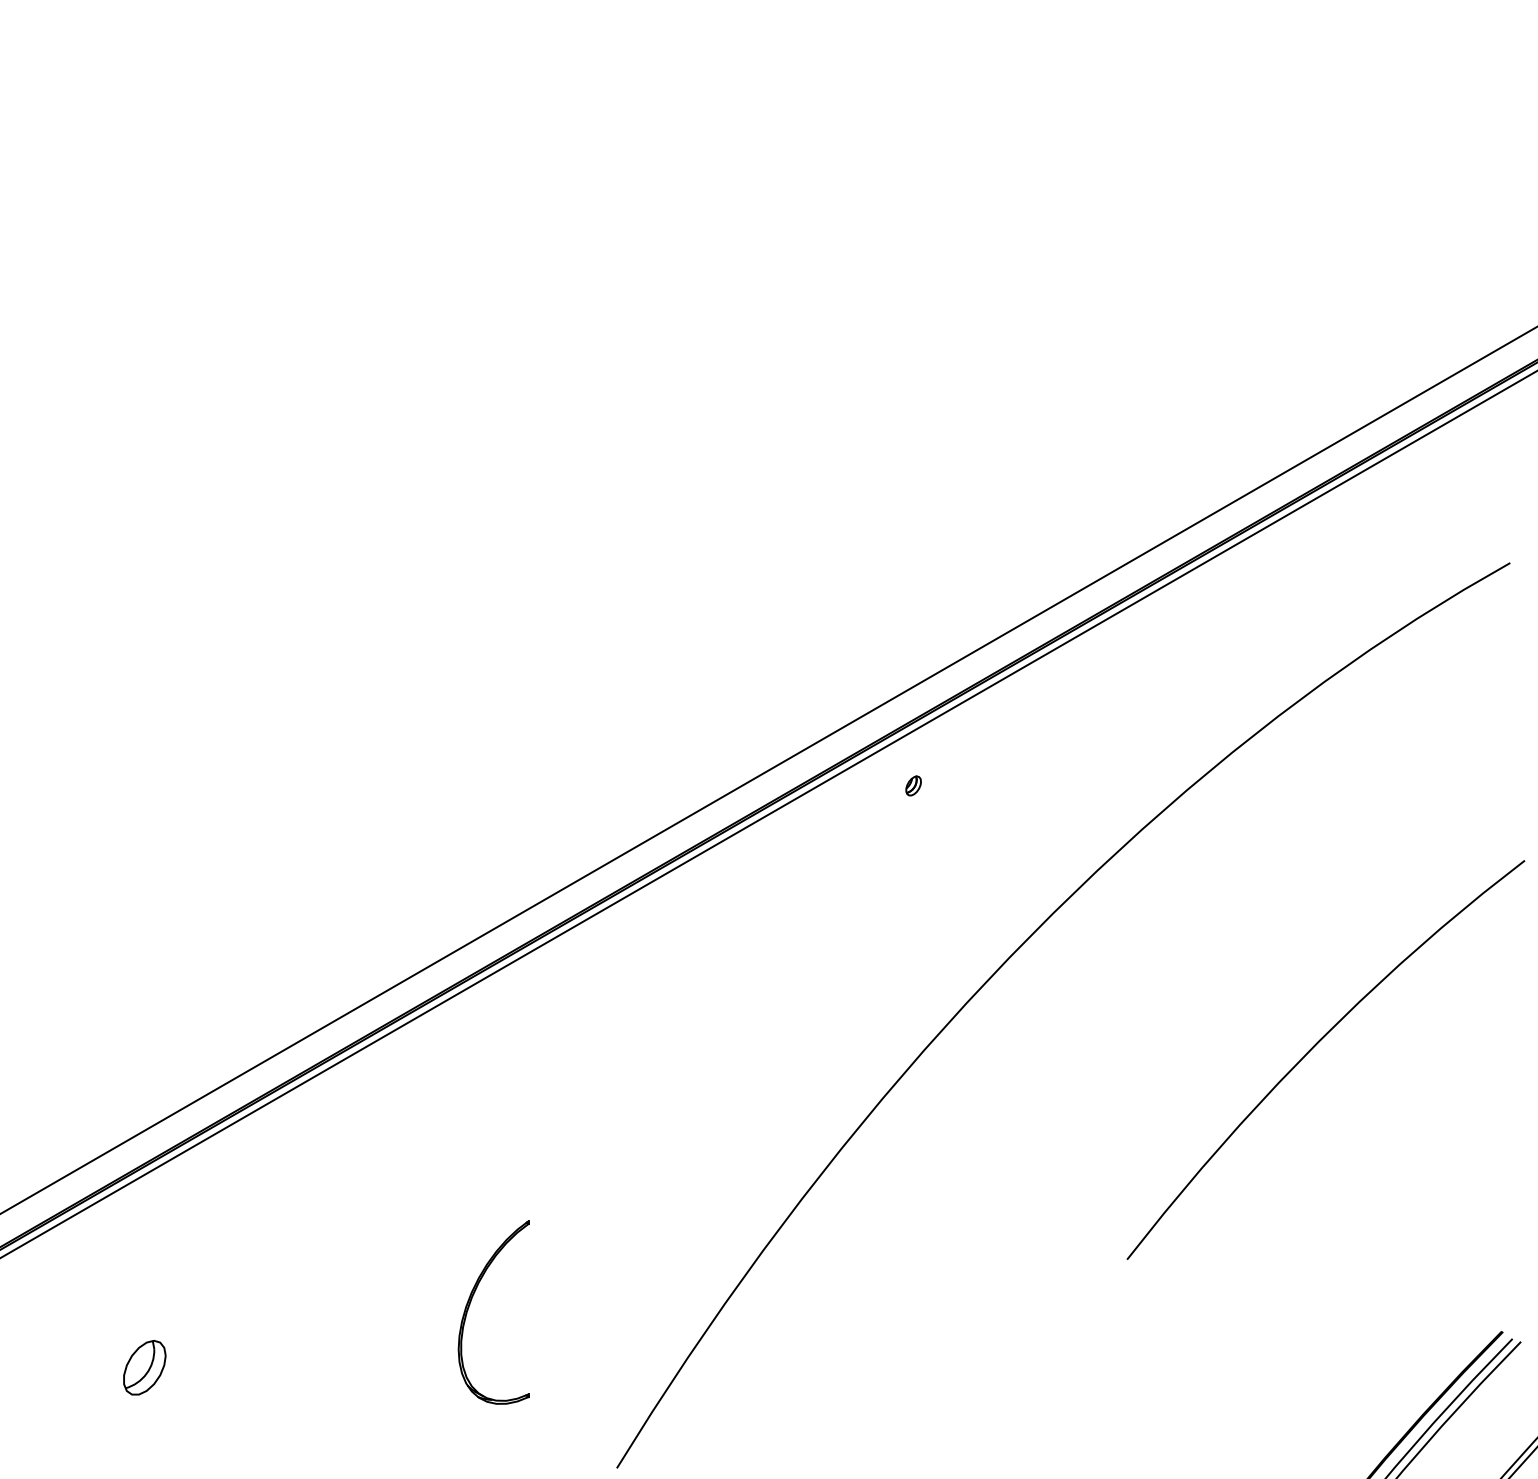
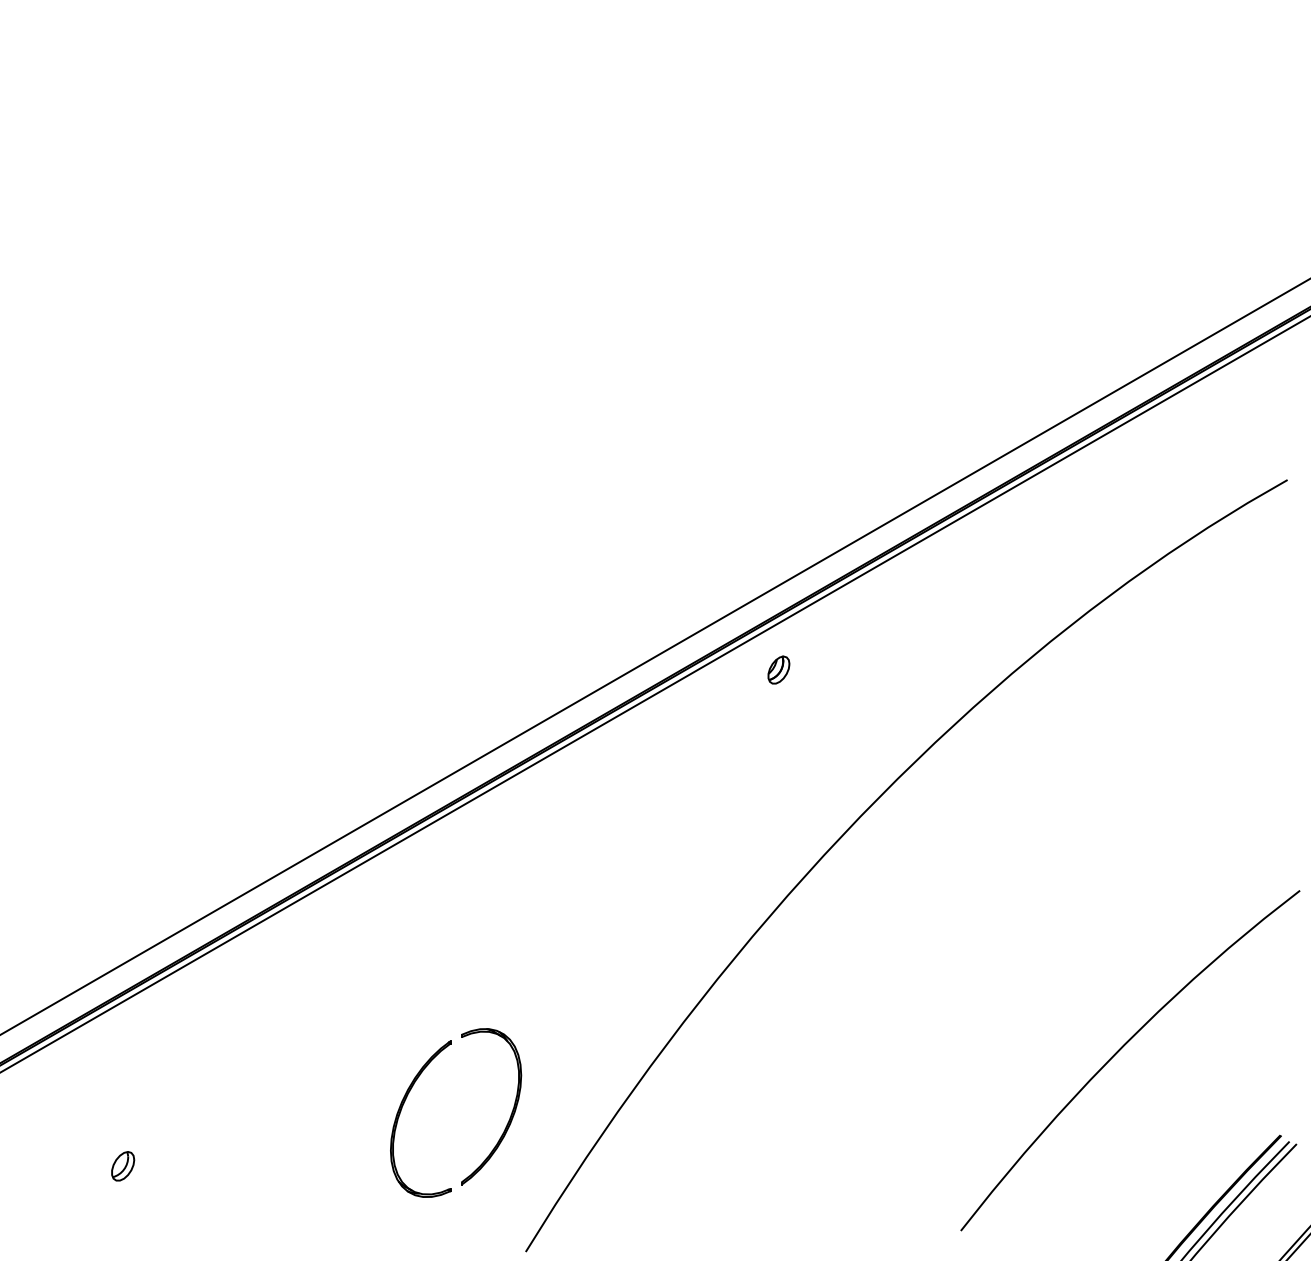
part: (913, 785) -> (778, 669), size x1.67
curve: (1314, 1047) -> (1120, 1050), moved
part: (599, 1306) -> (510, 1113), added
part: (144, 1367) -> (122, 1165), size x0.62

